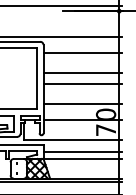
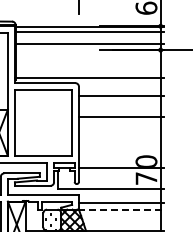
line: (82, 84) -> (120, 129), removed
line: (82, 104) -> (120, 150), removed
line: (82, 158) -> (120, 209), solid -> dashed

